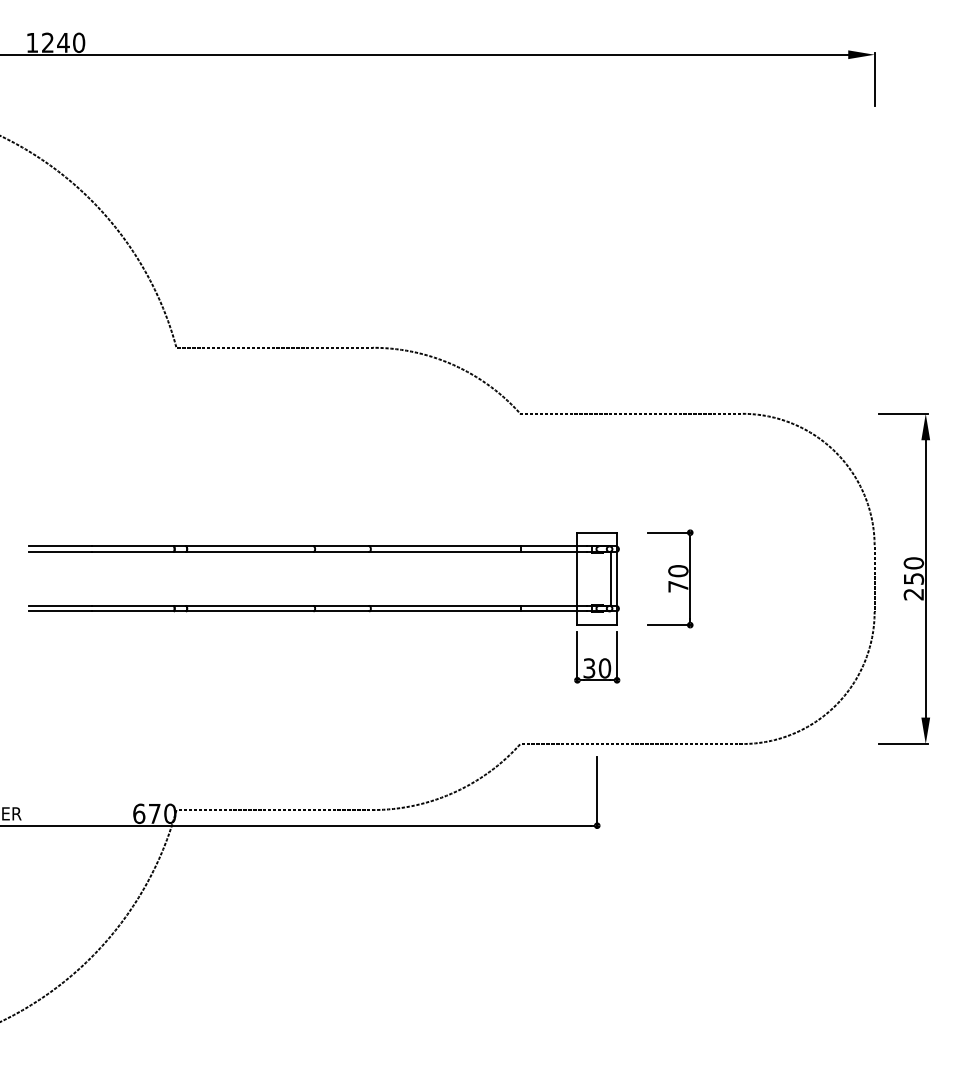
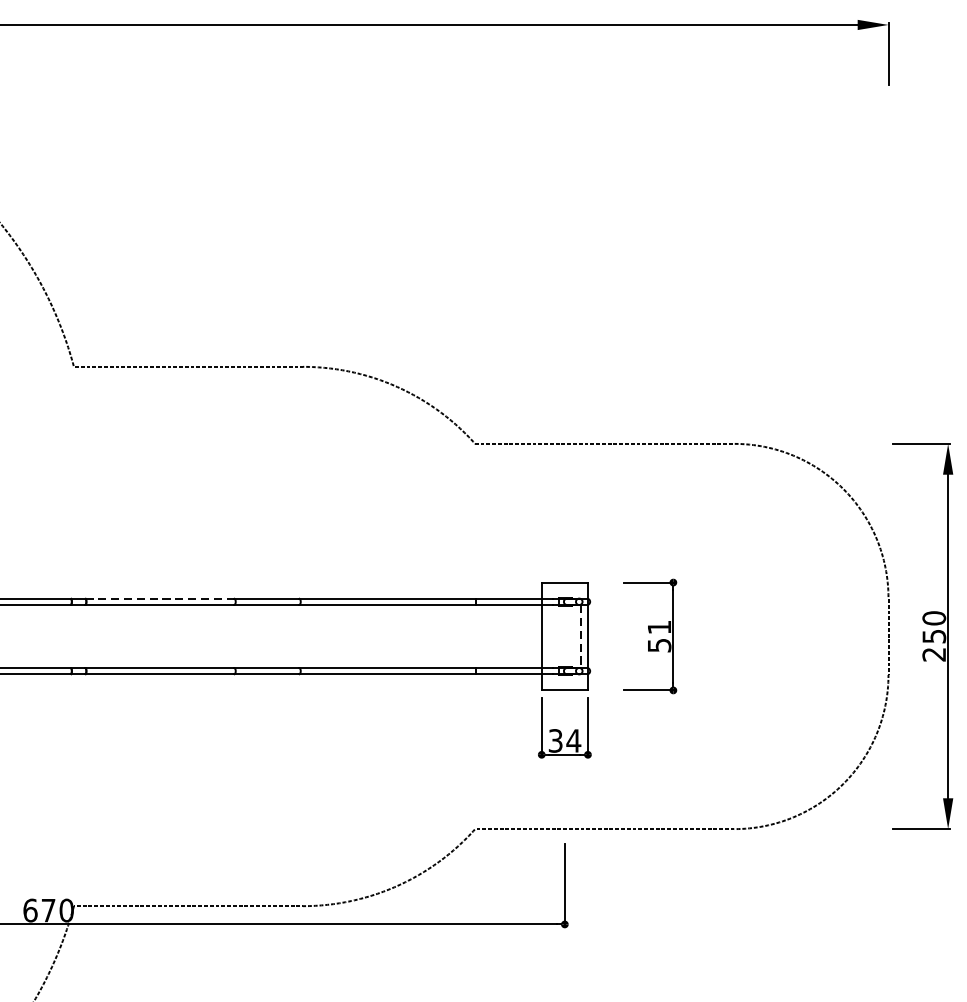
line: (249, 546) -> (159, 598), solid -> dashed
line: (610, 578) -> (580, 636), solid -> dashed
text: (678, 578) -> (659, 636), 70 -> 51
text: (604, 668) -> (573, 741), 30 -> 34

